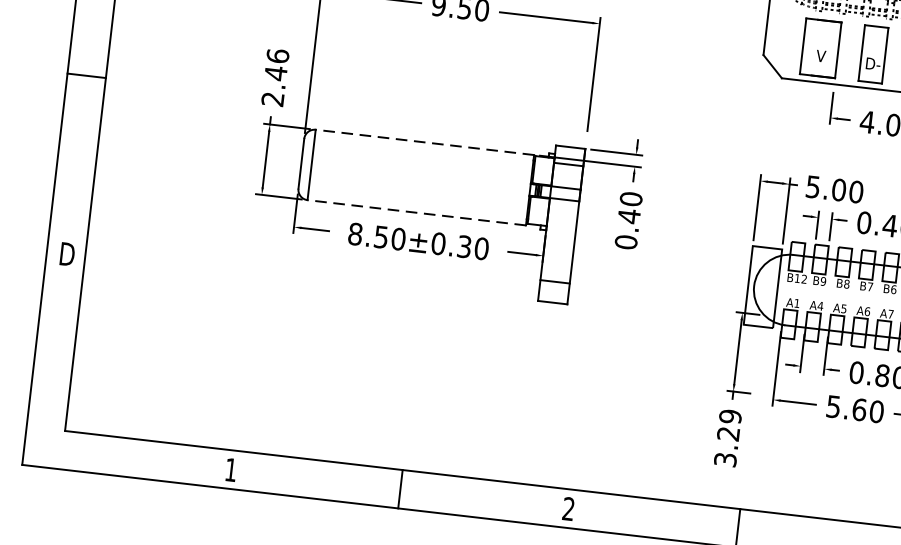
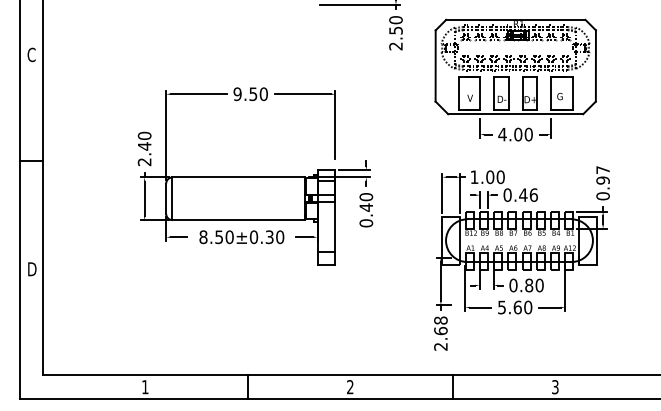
text: (277, 55) -> (144, 135), 2.46 -> 2.40
line: (424, 142) -> (238, 177), dashed -> solid
text: (813, 187) -> (474, 177), 5.00 -> 1.00
line: (416, 213) -> (238, 220), dashed -> solid
text: (727, 437) -> (440, 333), 3.29 -> 2.68

